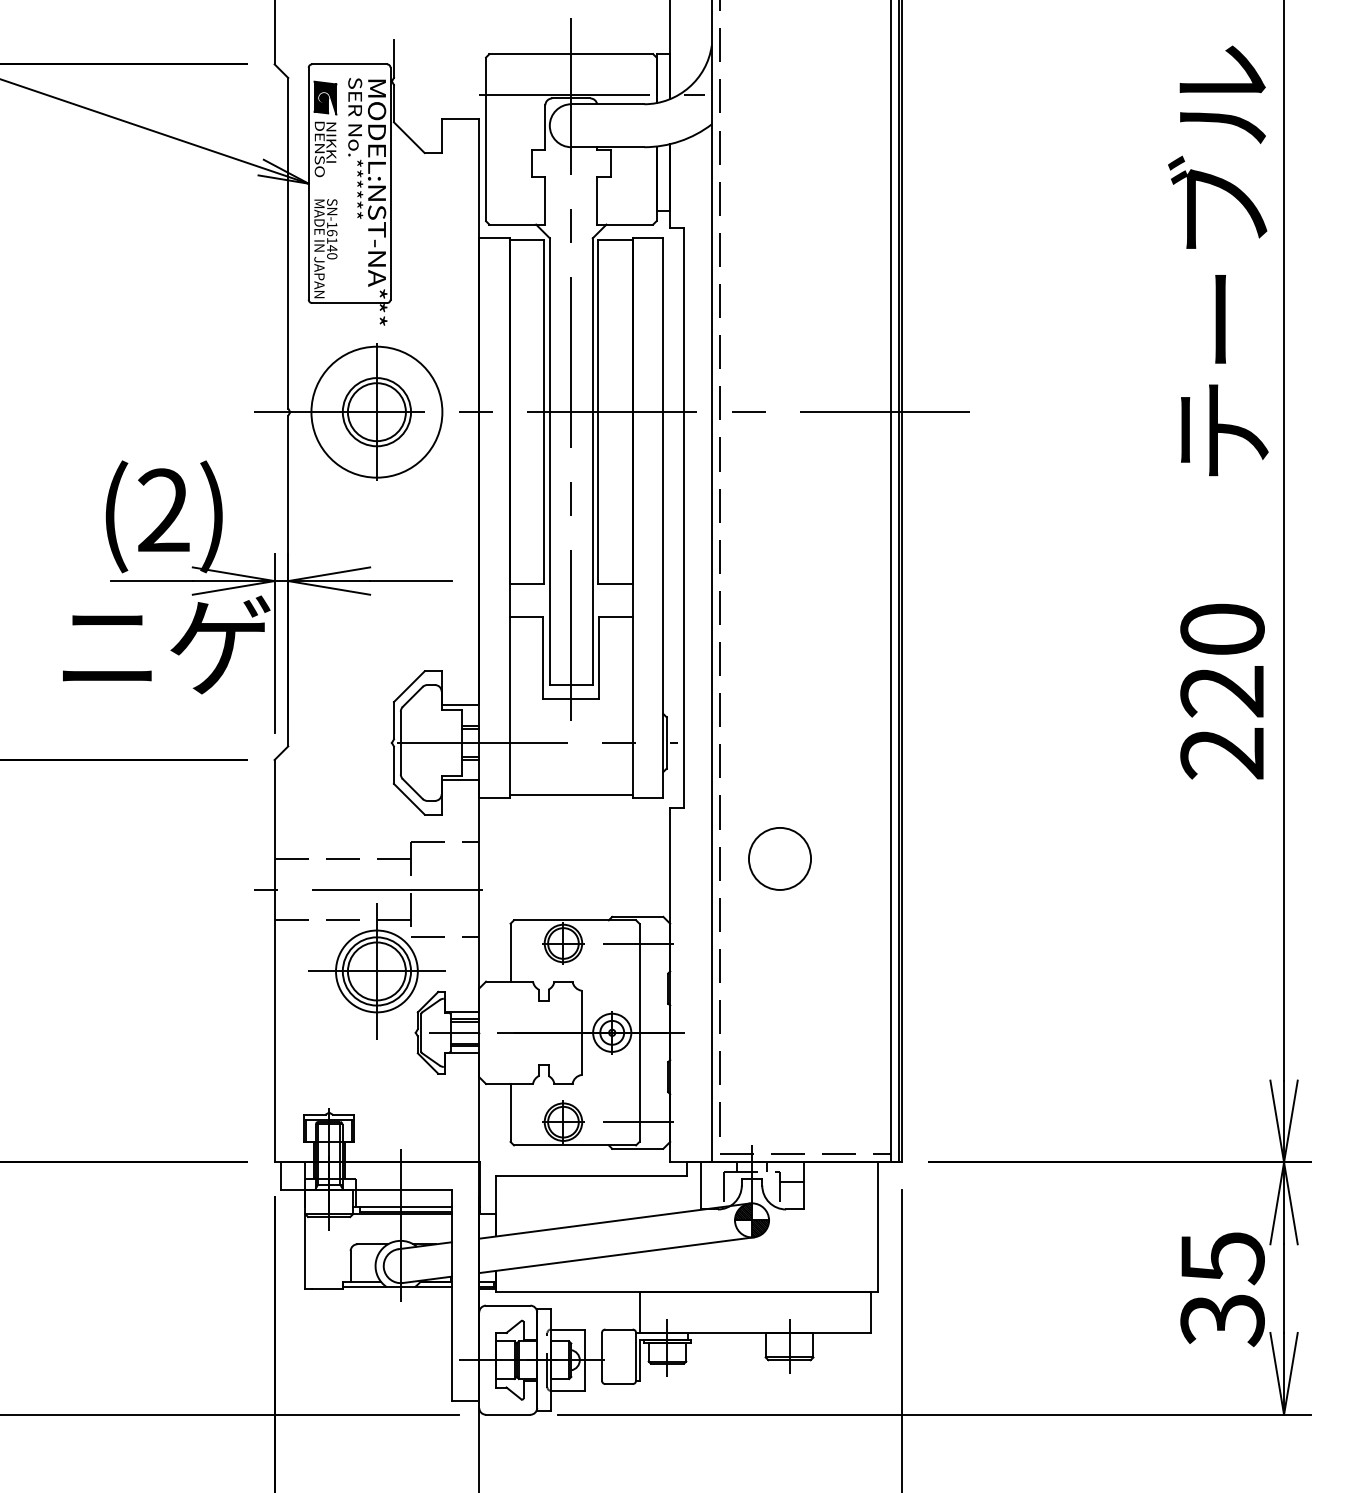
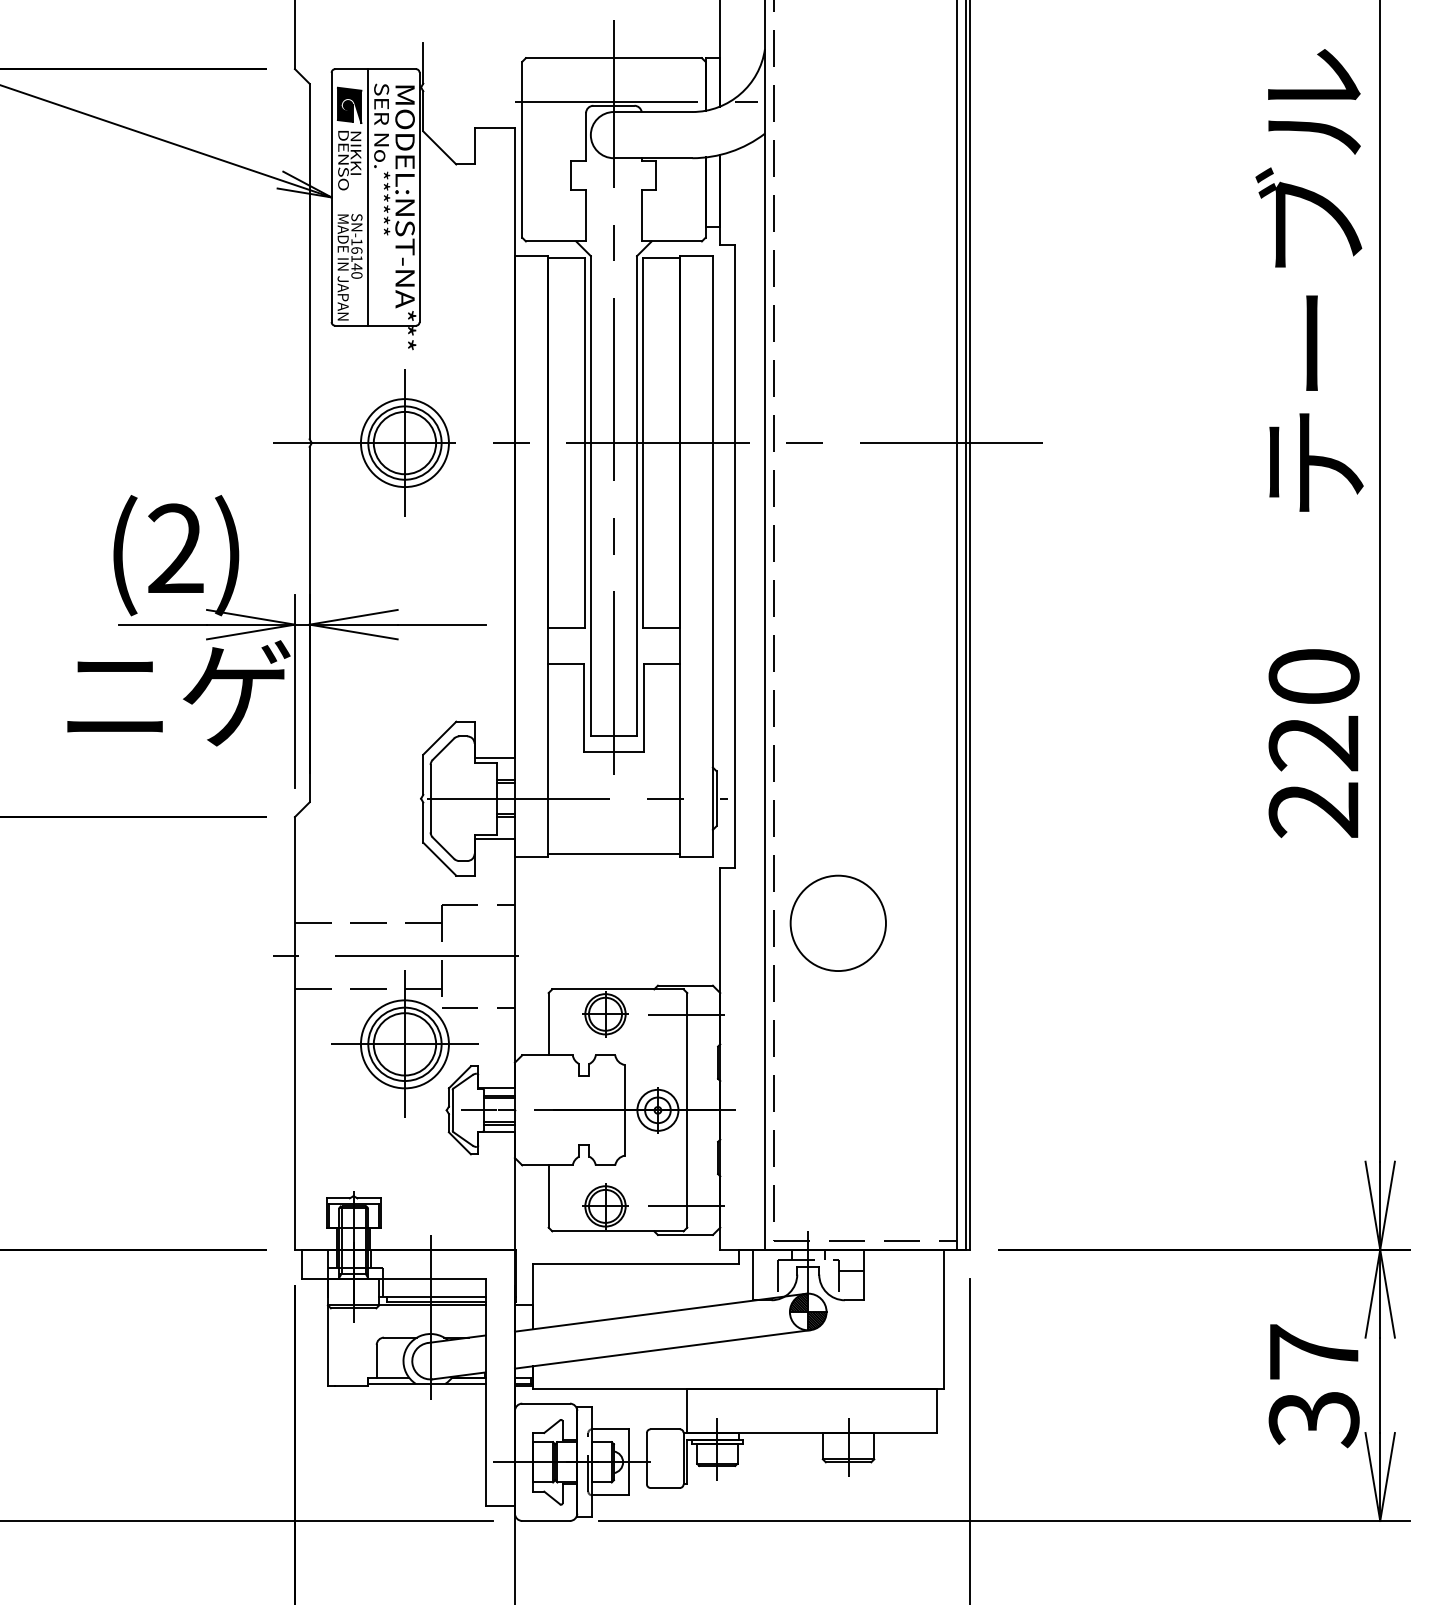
line: (342, 183) -> (367, 197), added
circle: (376, 412) -> (404, 443), size x0.62
circle: (779, 858) -> (837, 922), size x1.43
text: (1222, 1258) -> (1314, 1352), 35 -> 37

